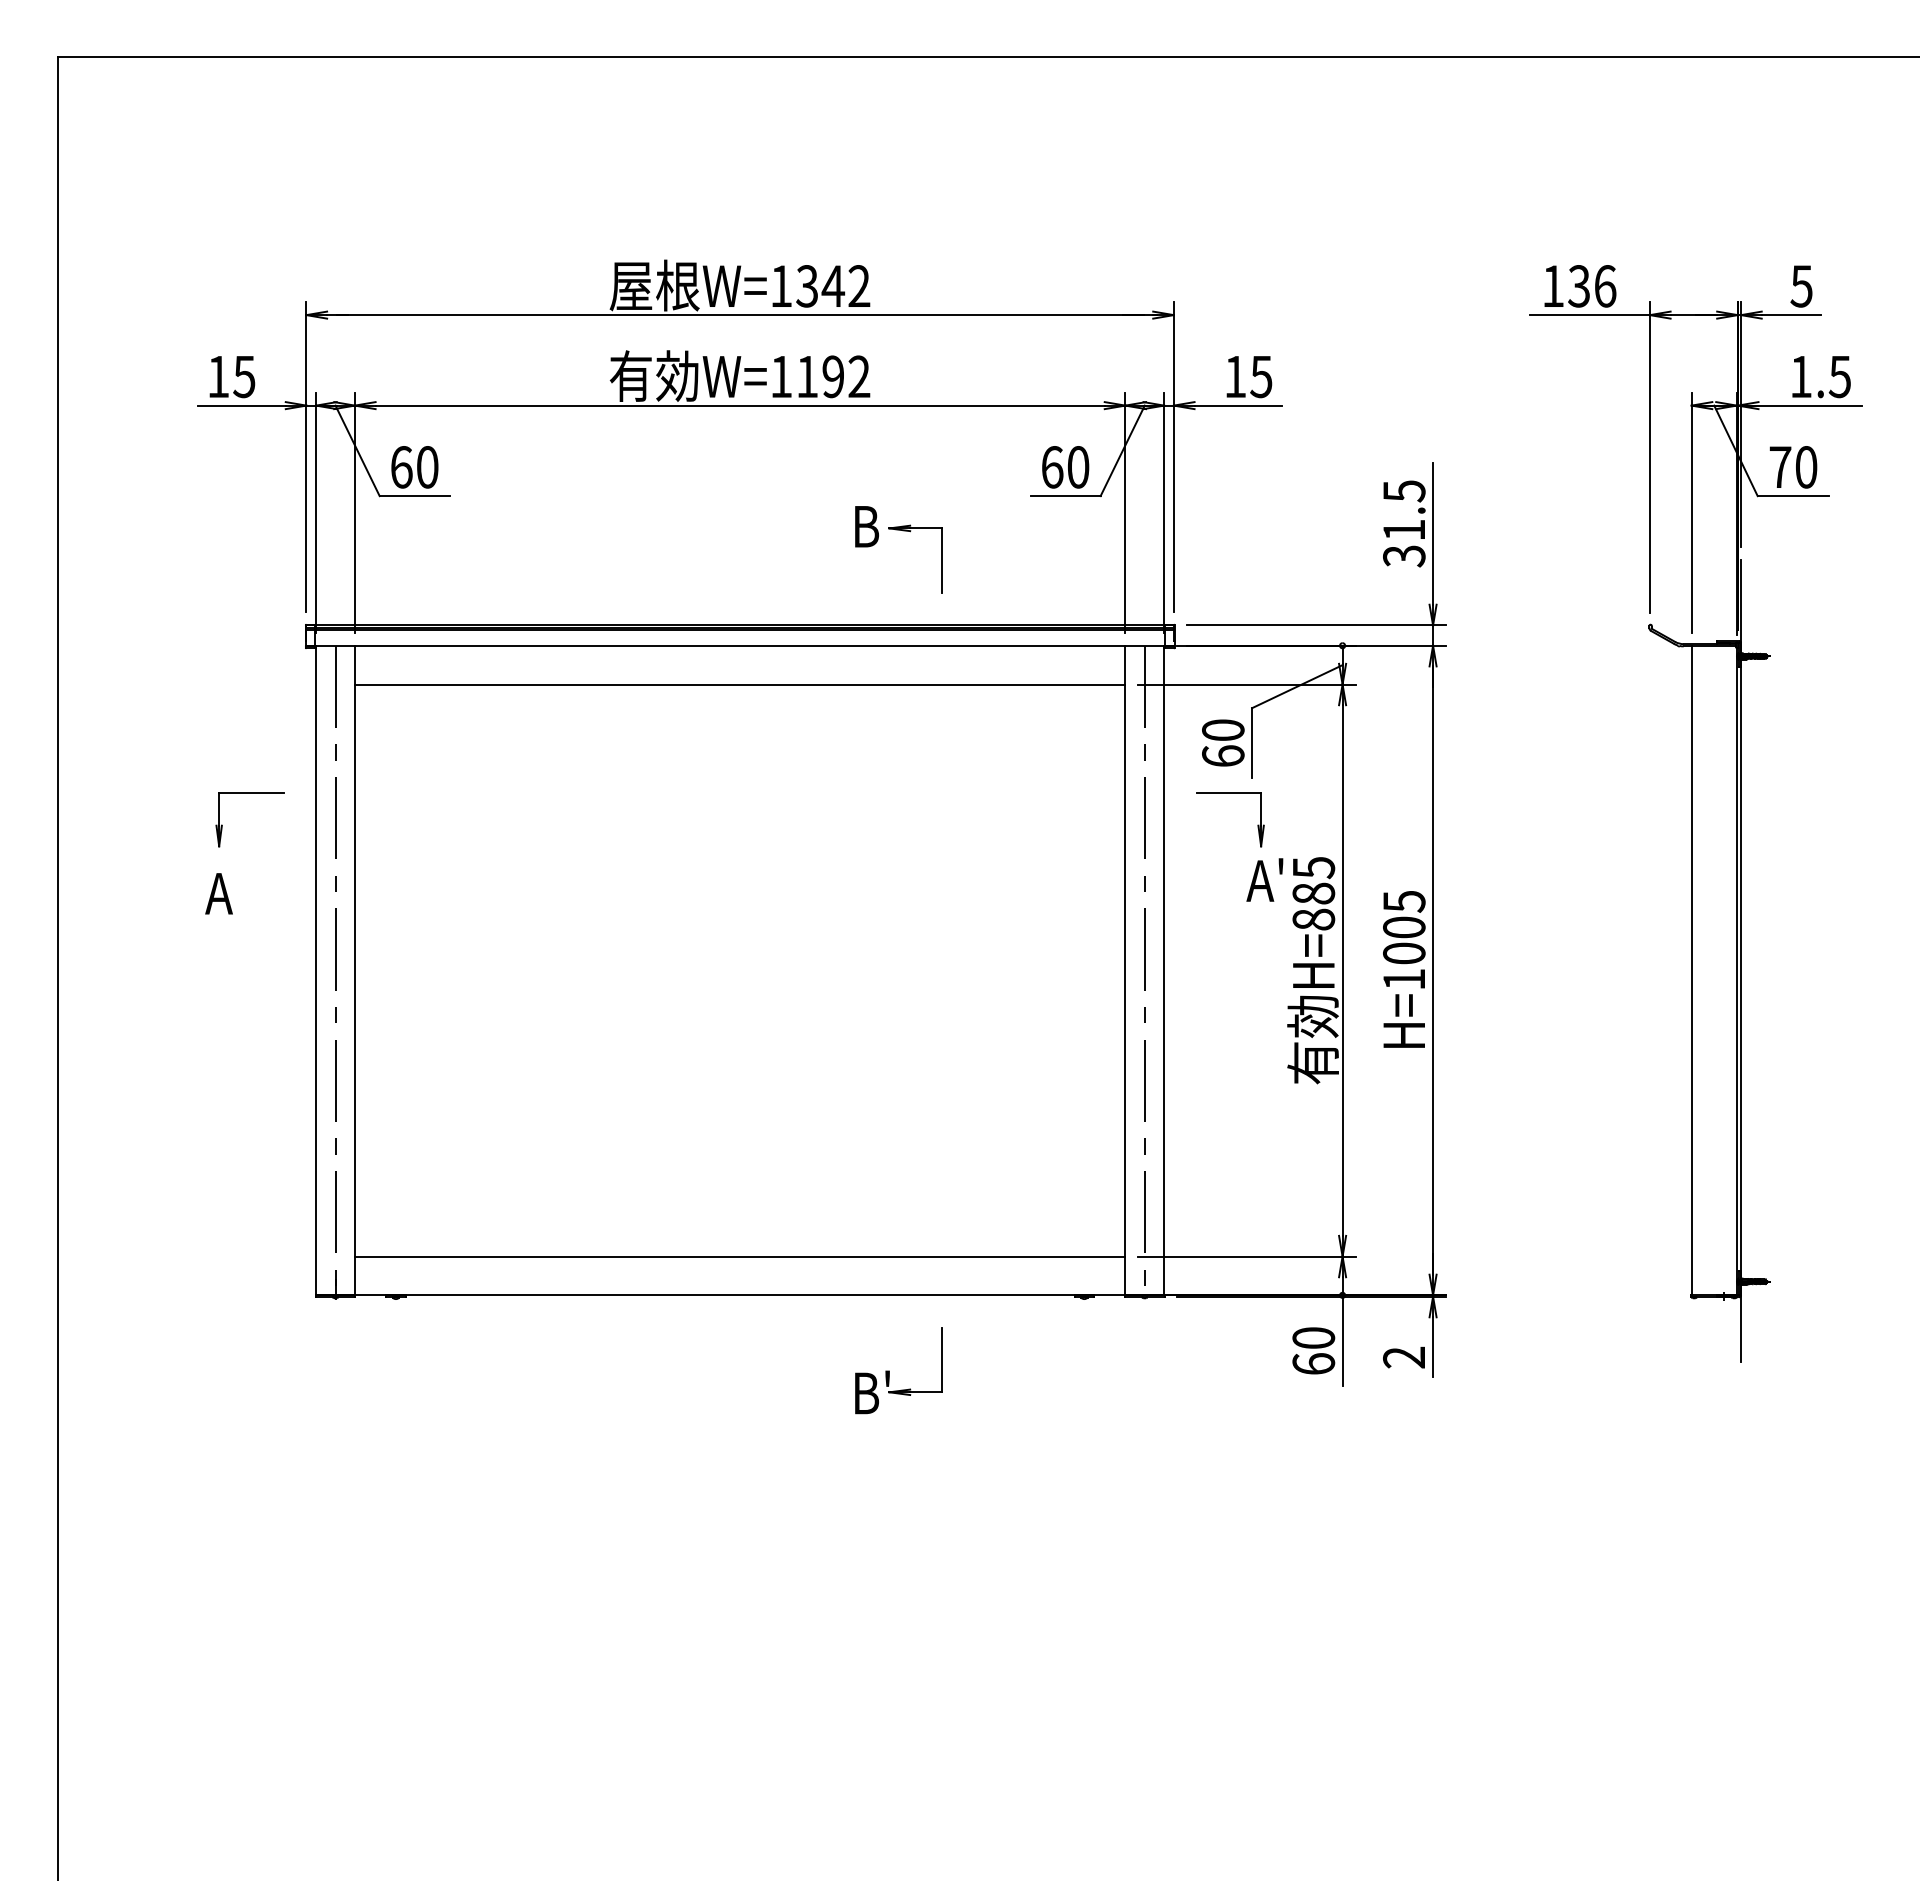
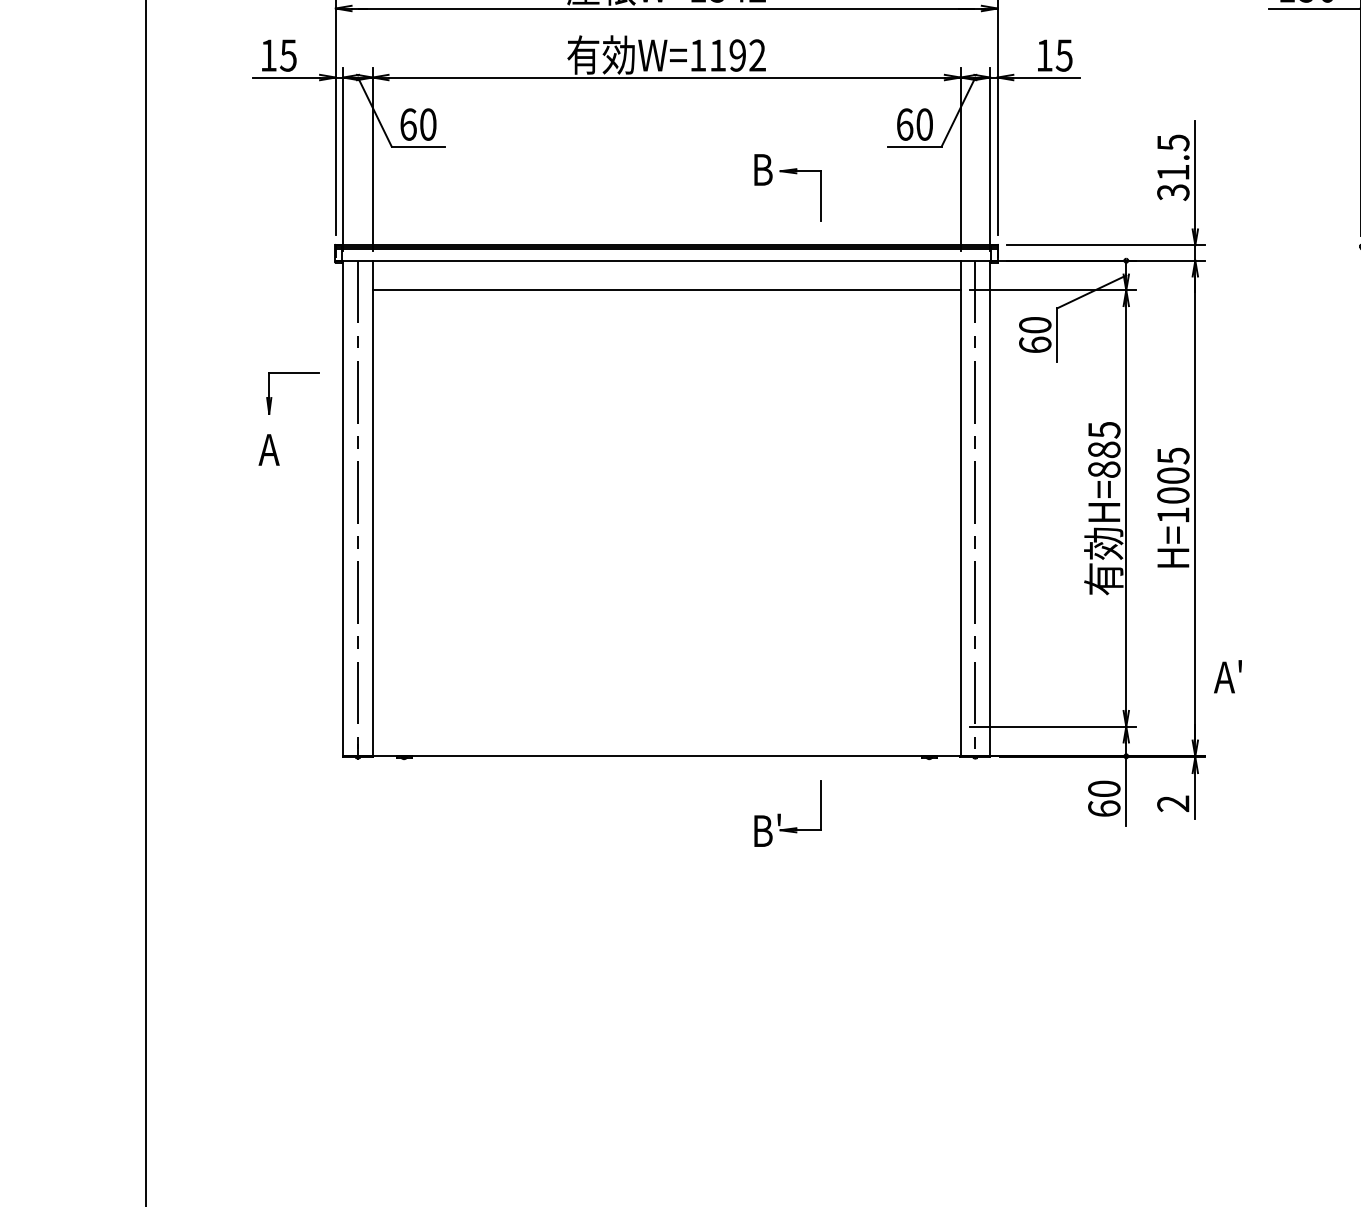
part: (1230, 793) -> (1040, 373), removed
text: (1264, 879) -> (1227, 676), moved
line: (739, 1256) -> (666, 726), removed

